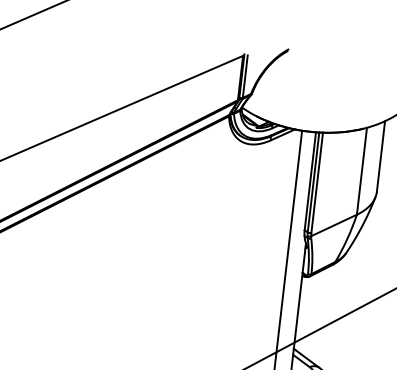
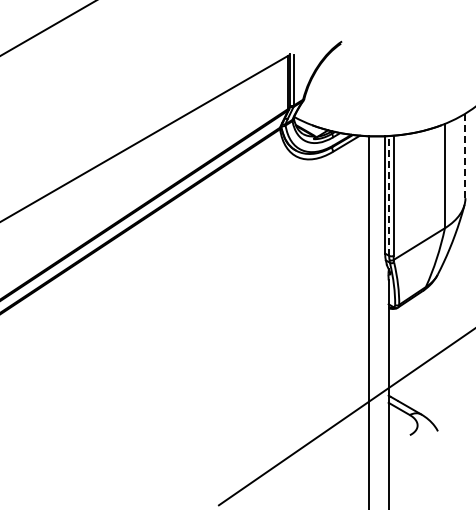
line: (381, 156) -> (465, 155), solid -> dashed
line: (313, 182) -> (389, 195), solid -> dashed

